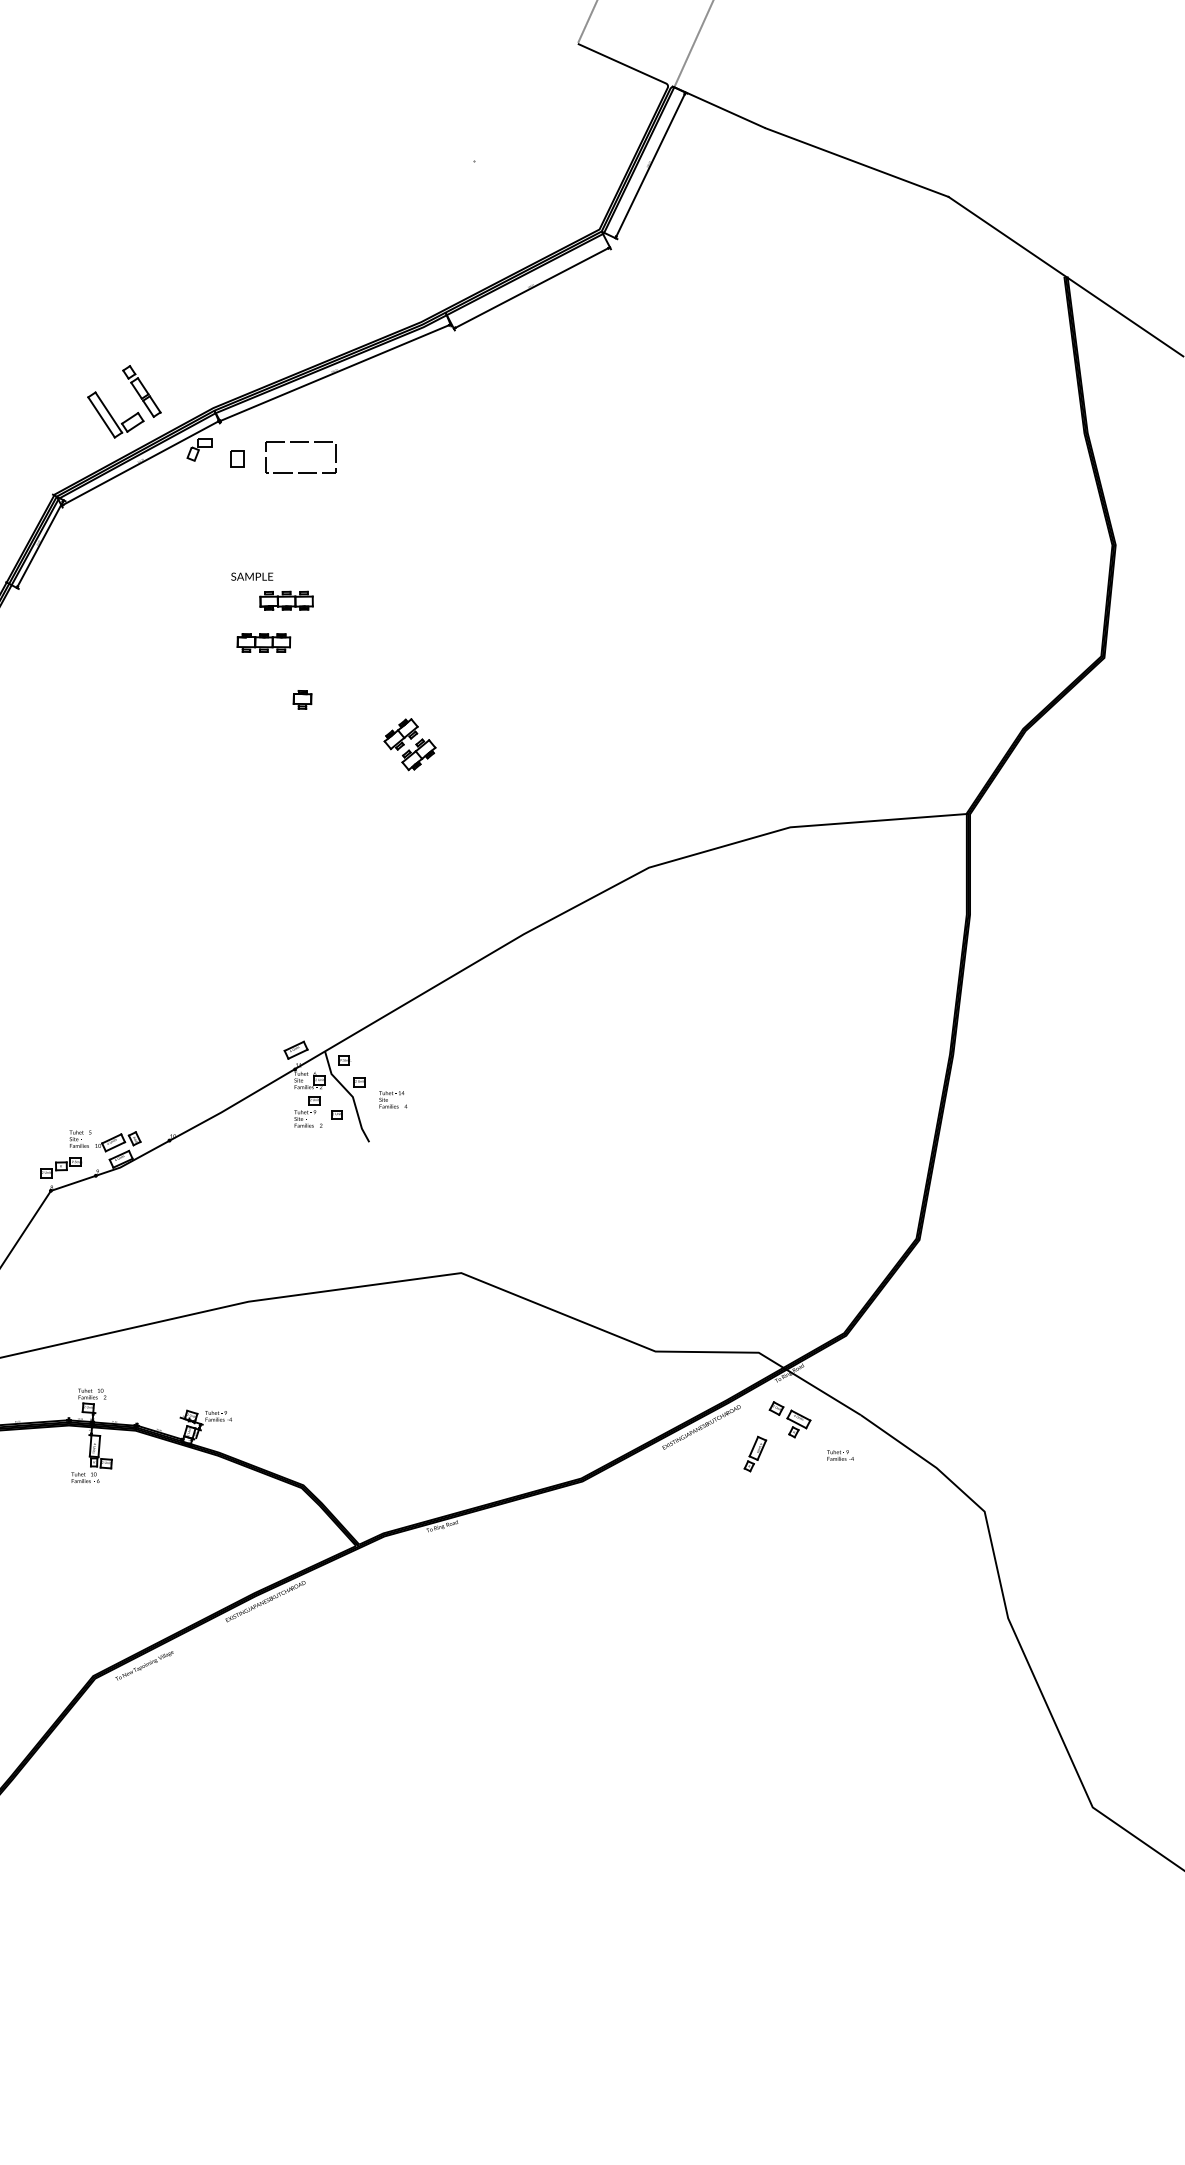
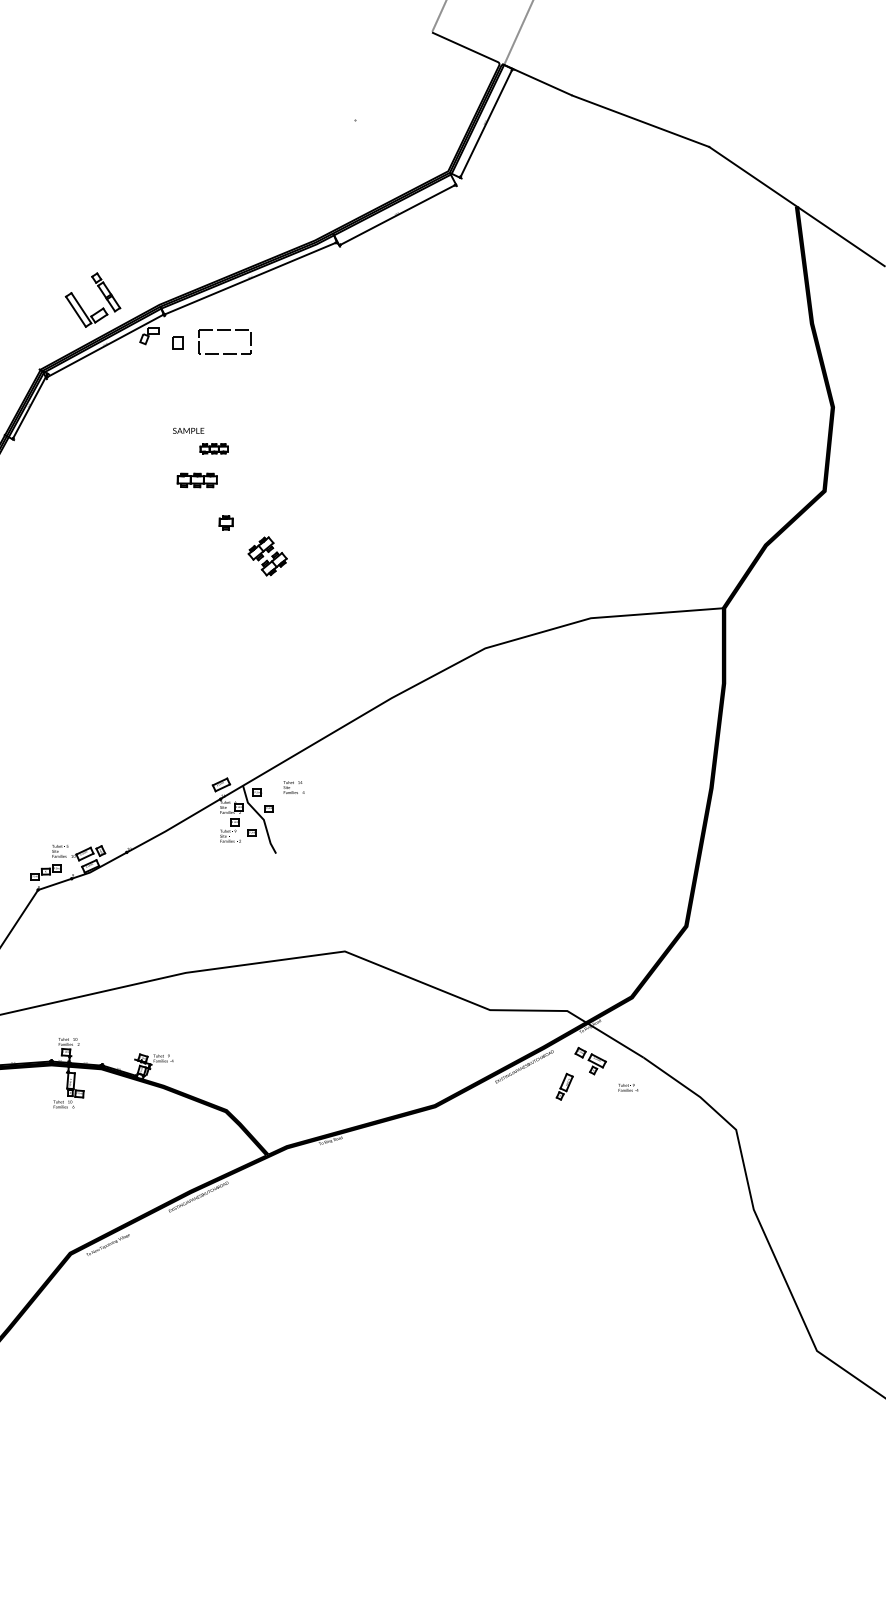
part: (286, 600) -> (214, 448), size x0.7
part: (409, 744) -> (267, 556), moved
text: (393, 1099) -> (294, 787), moved

